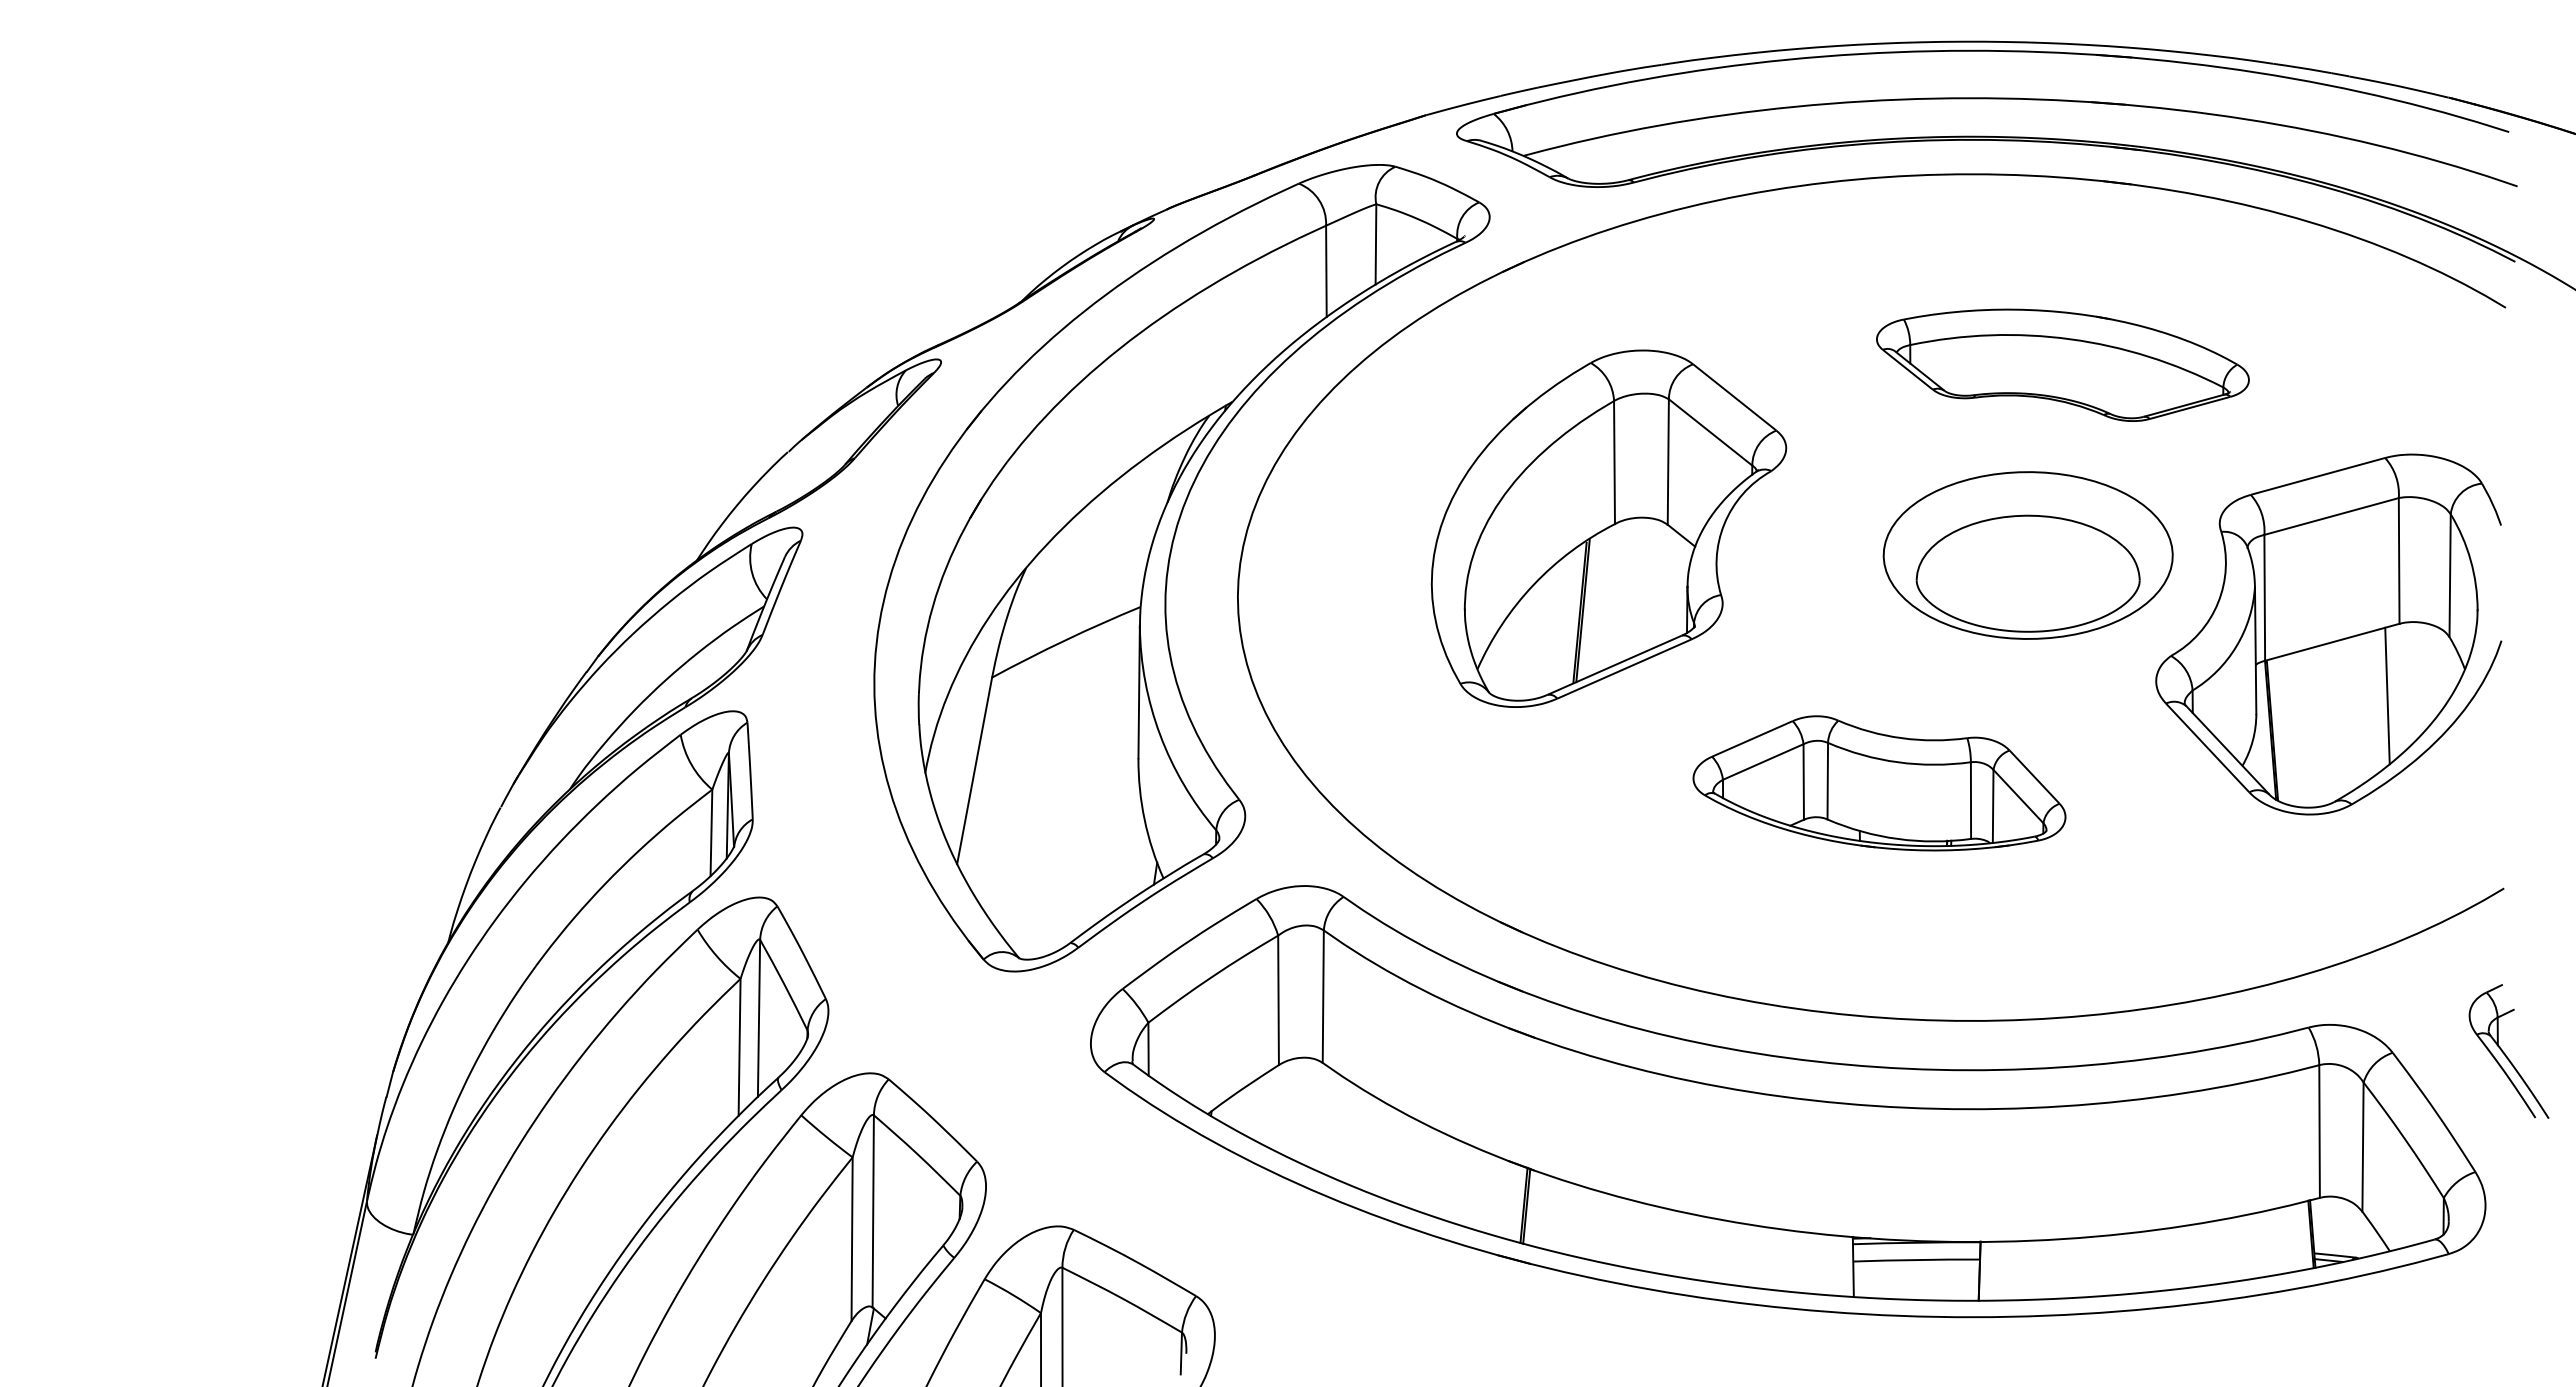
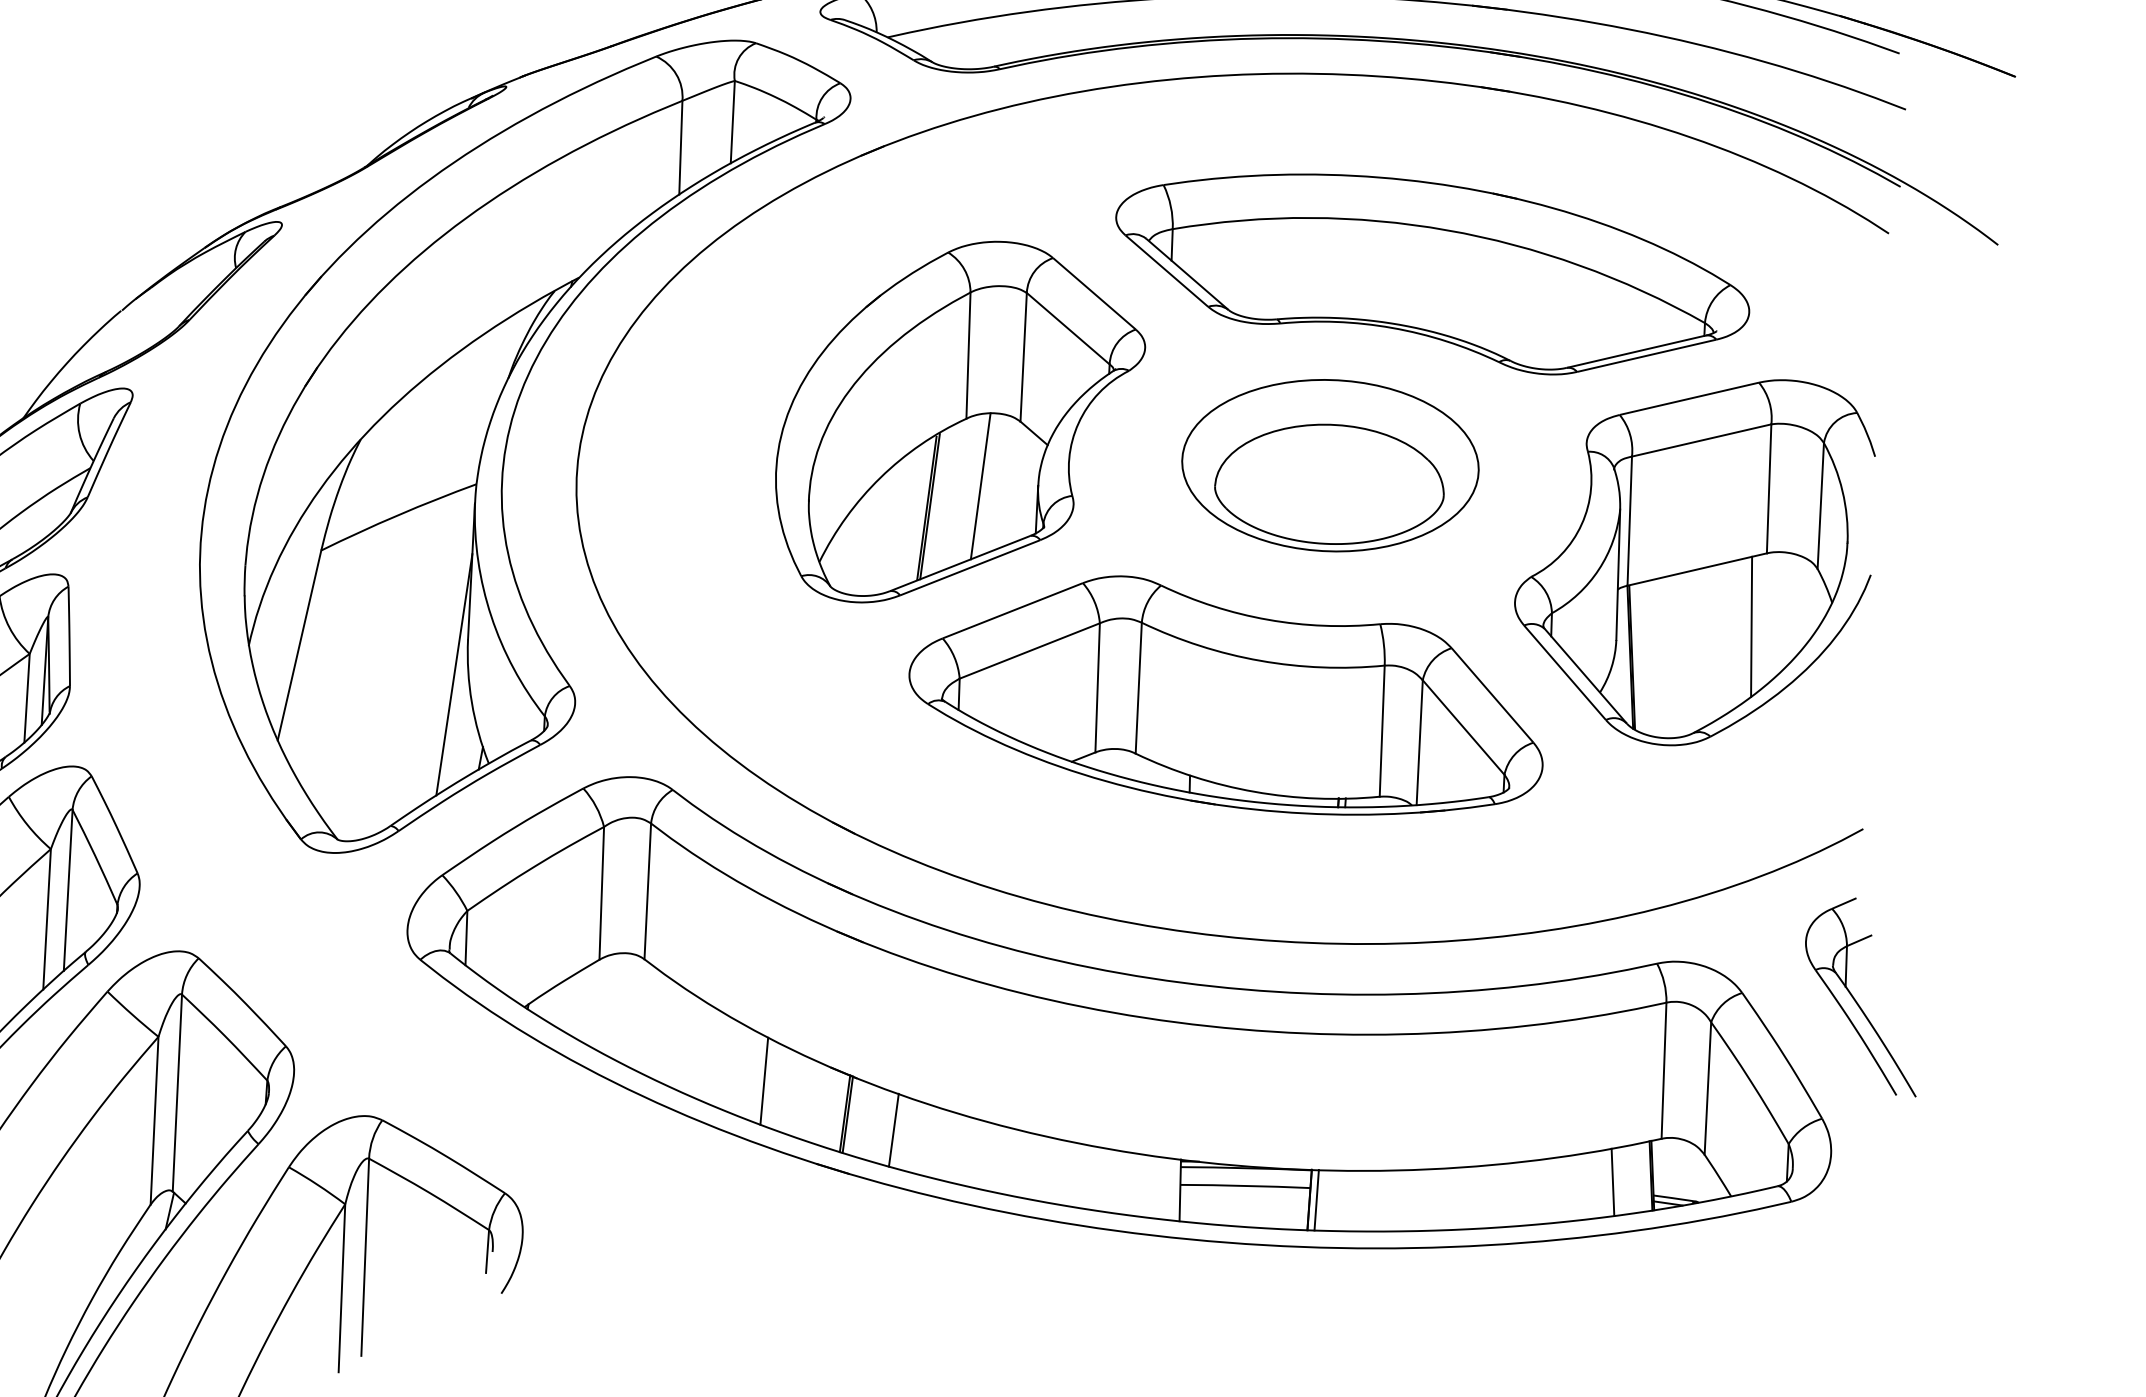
part: (2062, 365) -> (1431, 274), size x1.67
part: (2027, 555) -> (1329, 465), moved
line: (1631, 588) -> (980, 485), added
part: (1879, 783) -> (1227, 695), size x1.67
line: (1126, 793) -> (454, 674), added
part: (2508, 1051) -> (1861, 996), size x1.43
line: (1444, 1176) -> (764, 1080), added
line: (1571, 1219) -> (893, 1130), added
line: (2273, 1241) -> (1612, 1181), added
line: (1986, 1270) -> (1316, 1199), added

